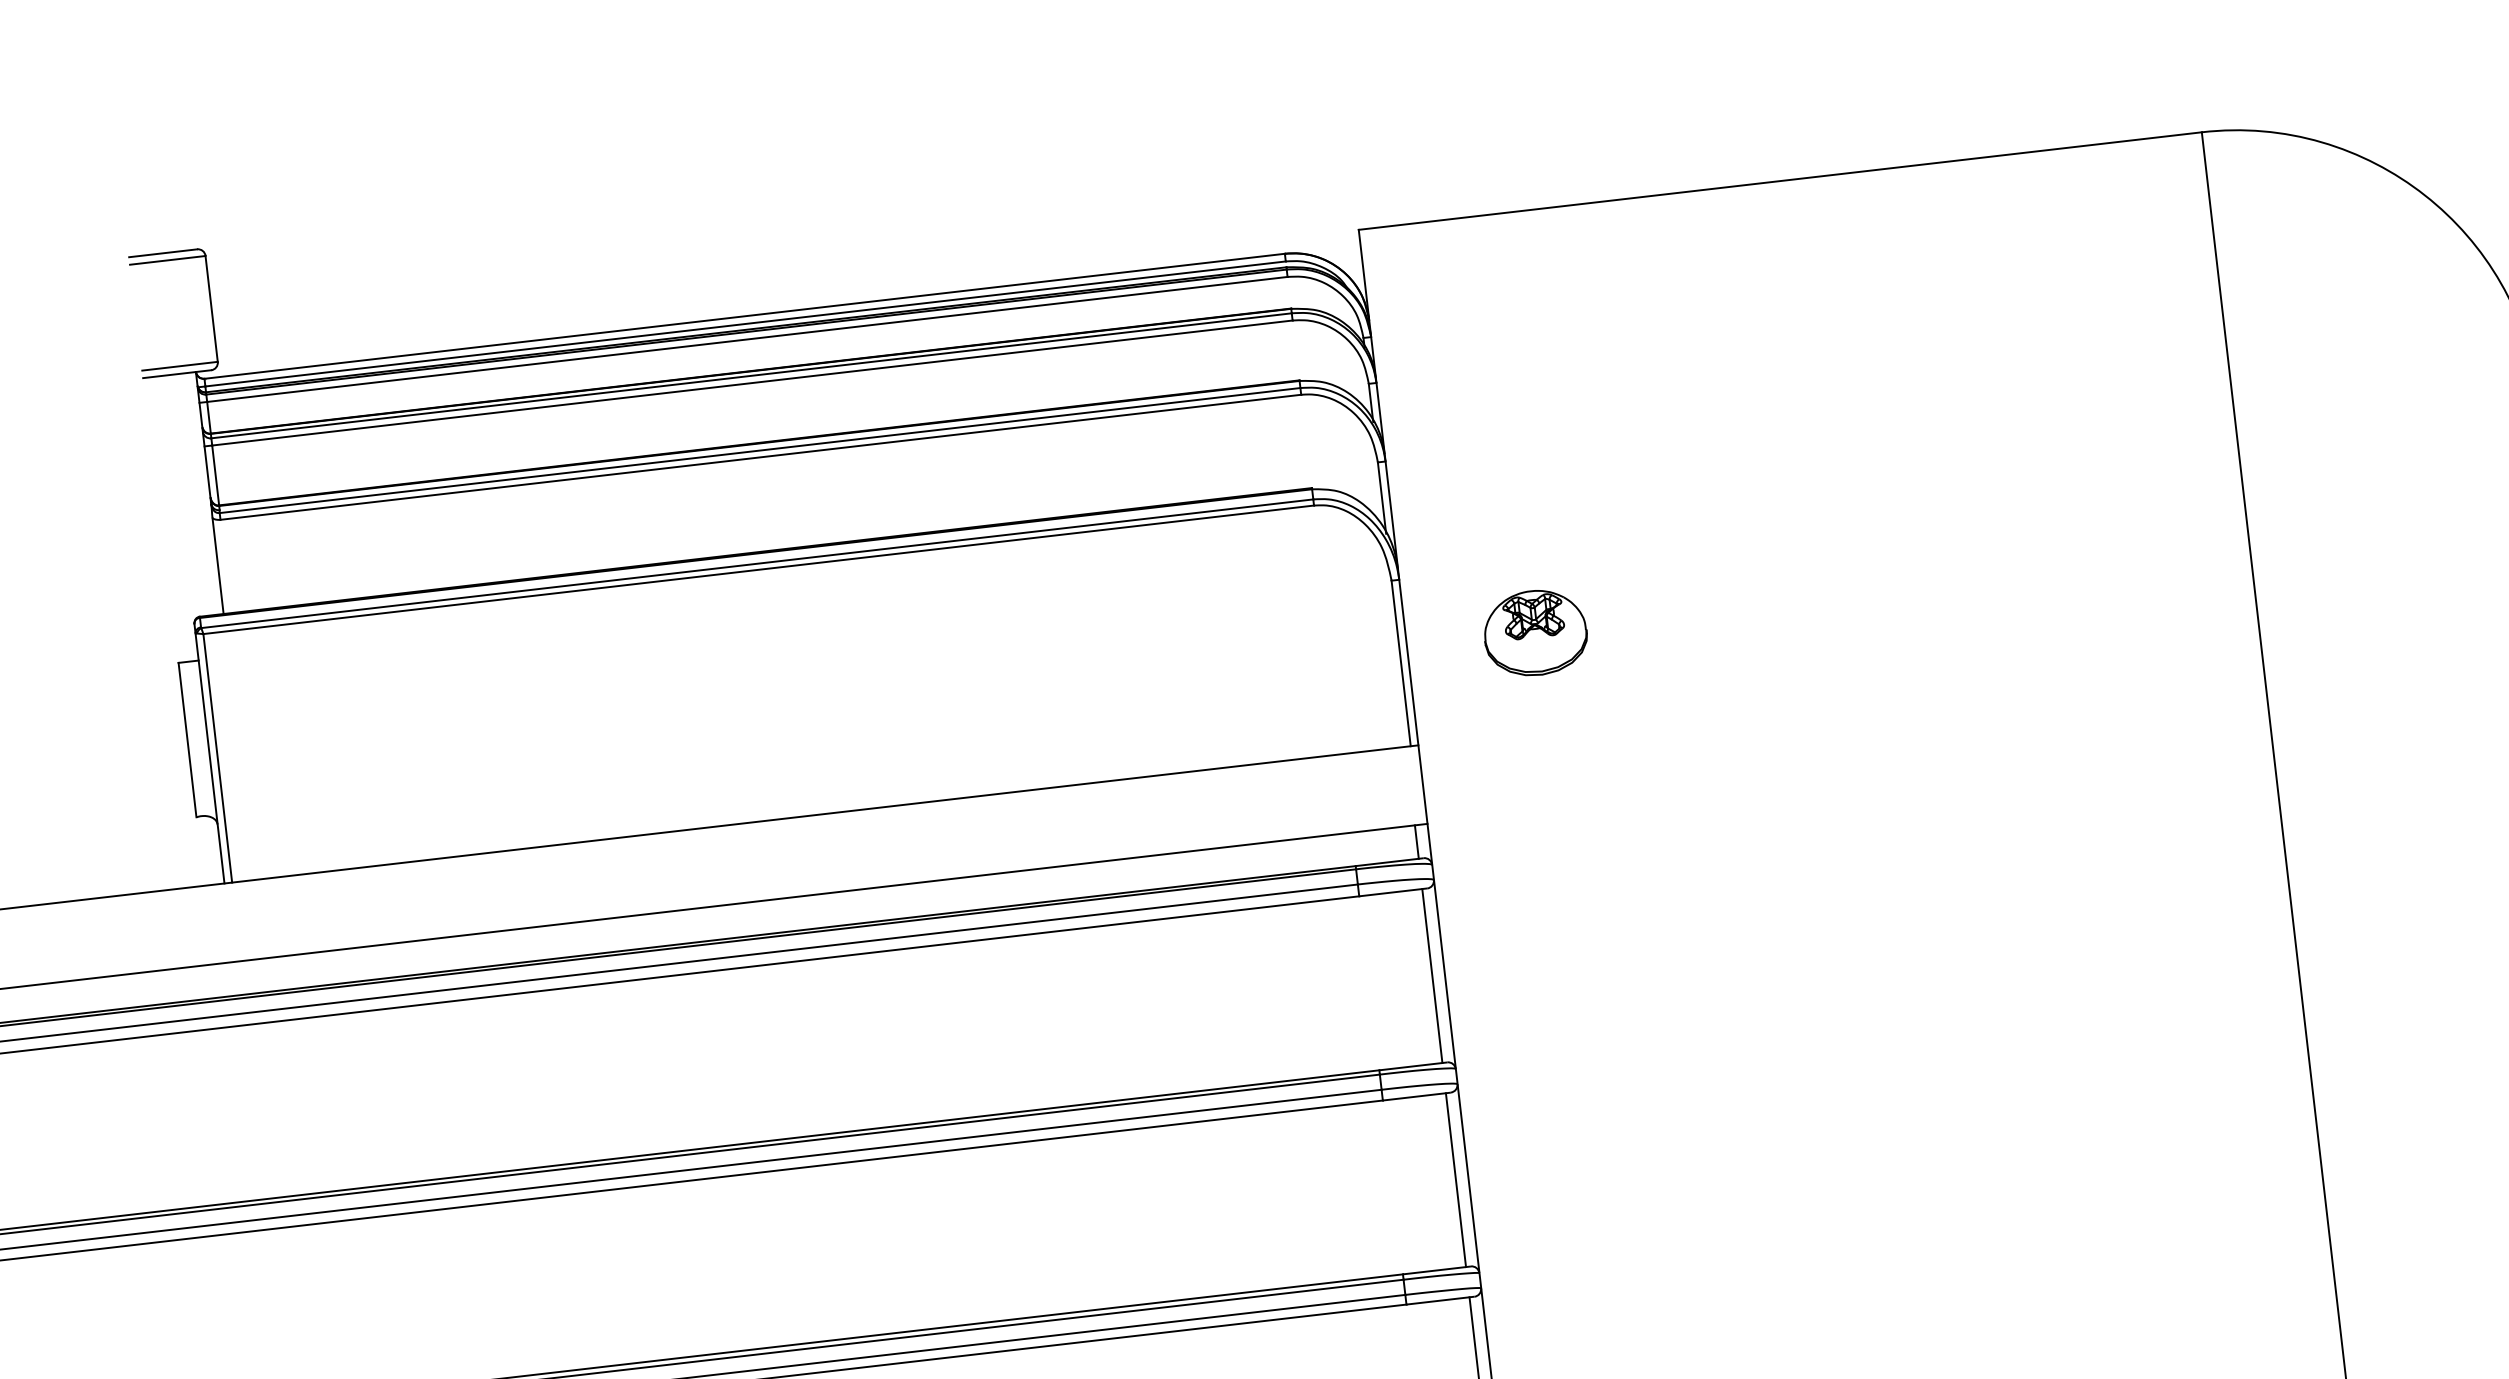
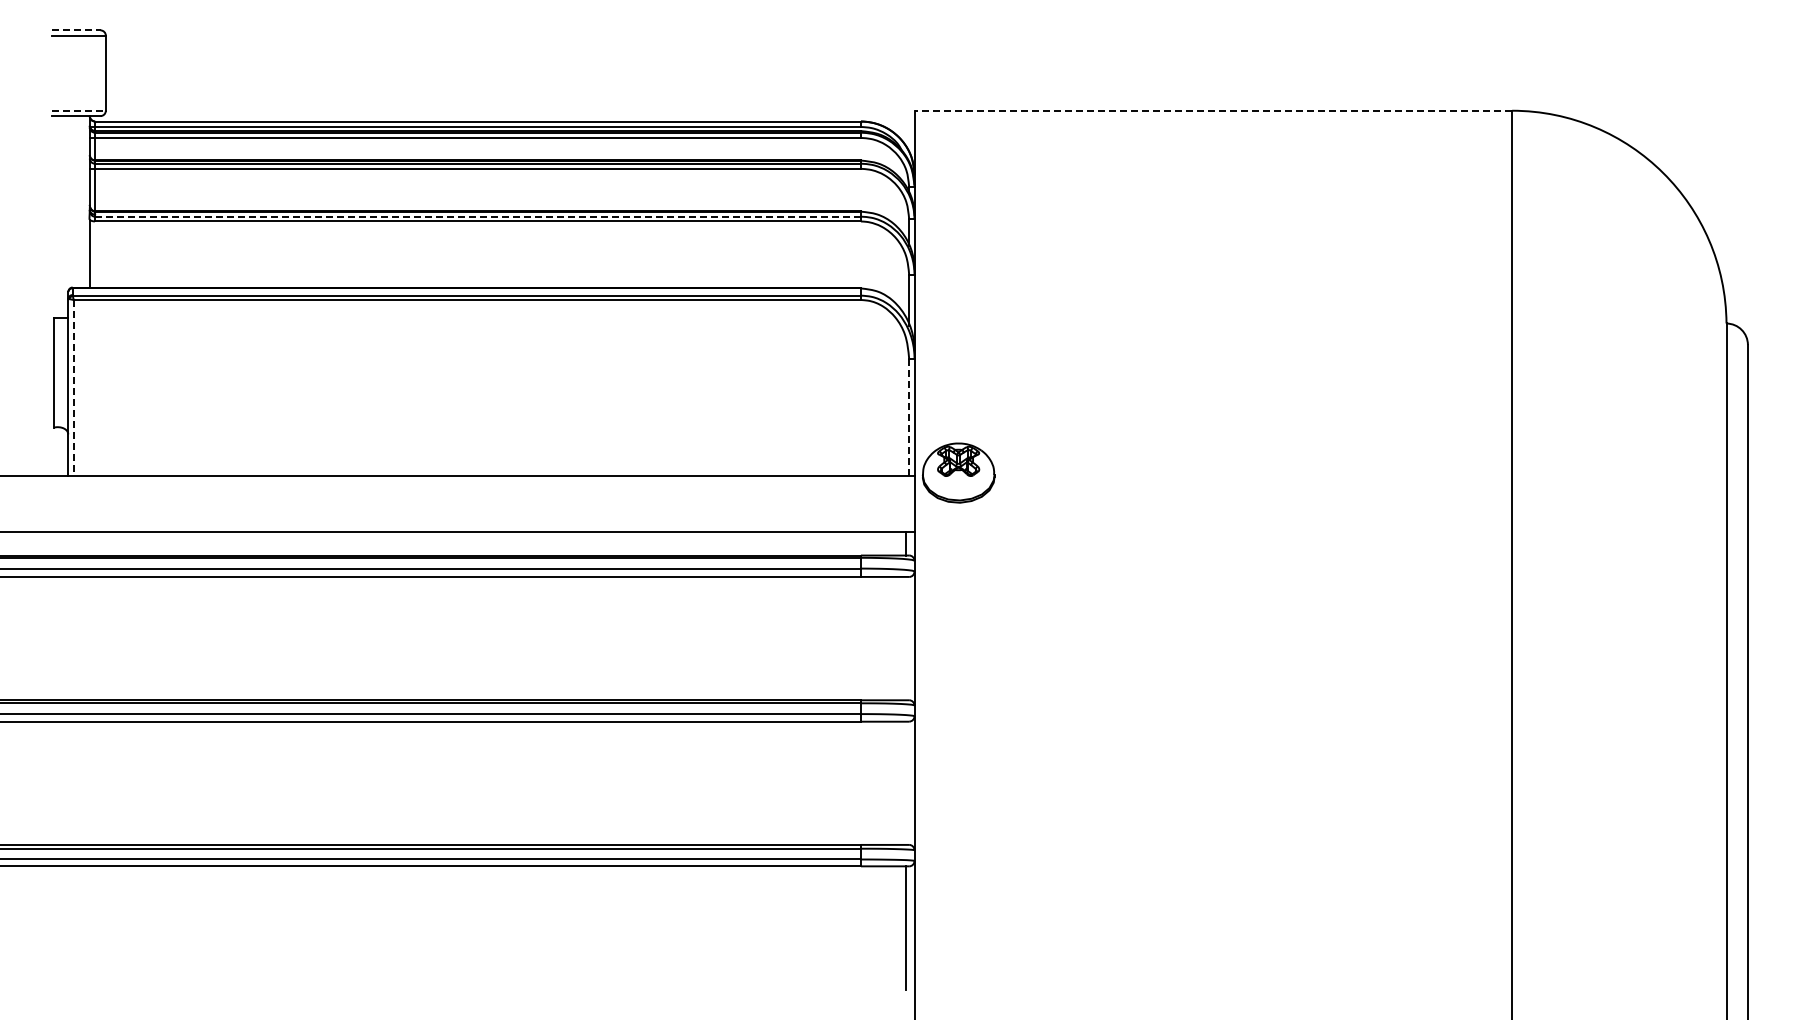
line: (1780, 180) -> (1213, 110), solid -> dashed
line: (163, 253) -> (76, 30), solid -> dashed
line: (180, 365) -> (79, 110), solid -> dashed
line: (760, 450) -> (478, 216), solid -> dashed
part: (1535, 632) -> (958, 472), moved
line: (1401, 663) -> (909, 417), solid -> dashed
line: (217, 758) -> (73, 388), solid -> dashed
line: (1432, 975) -> (905, 638), removed
line: (1455, 1179) -> (905, 782), removed

